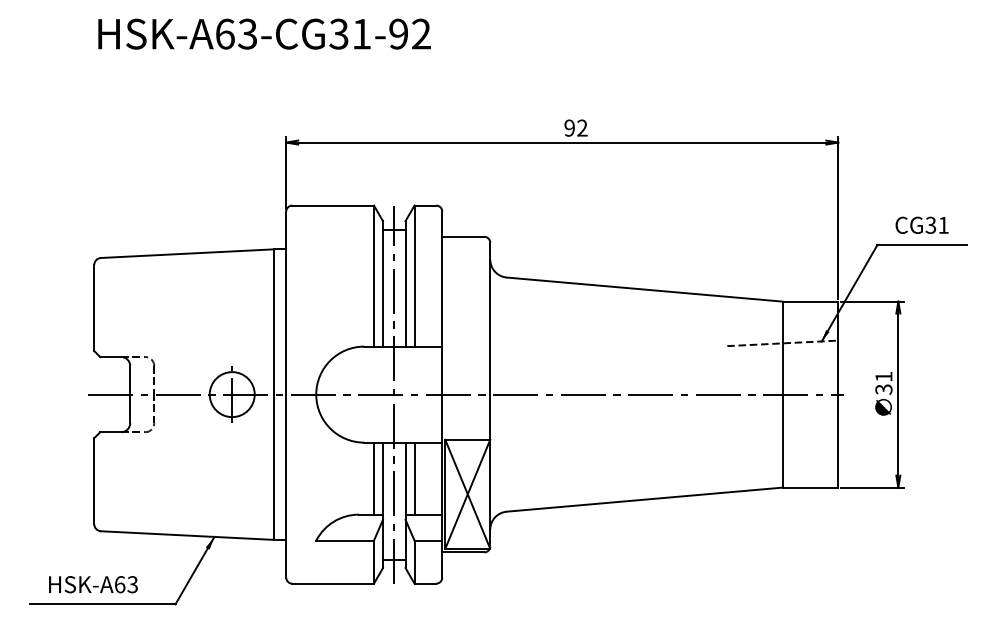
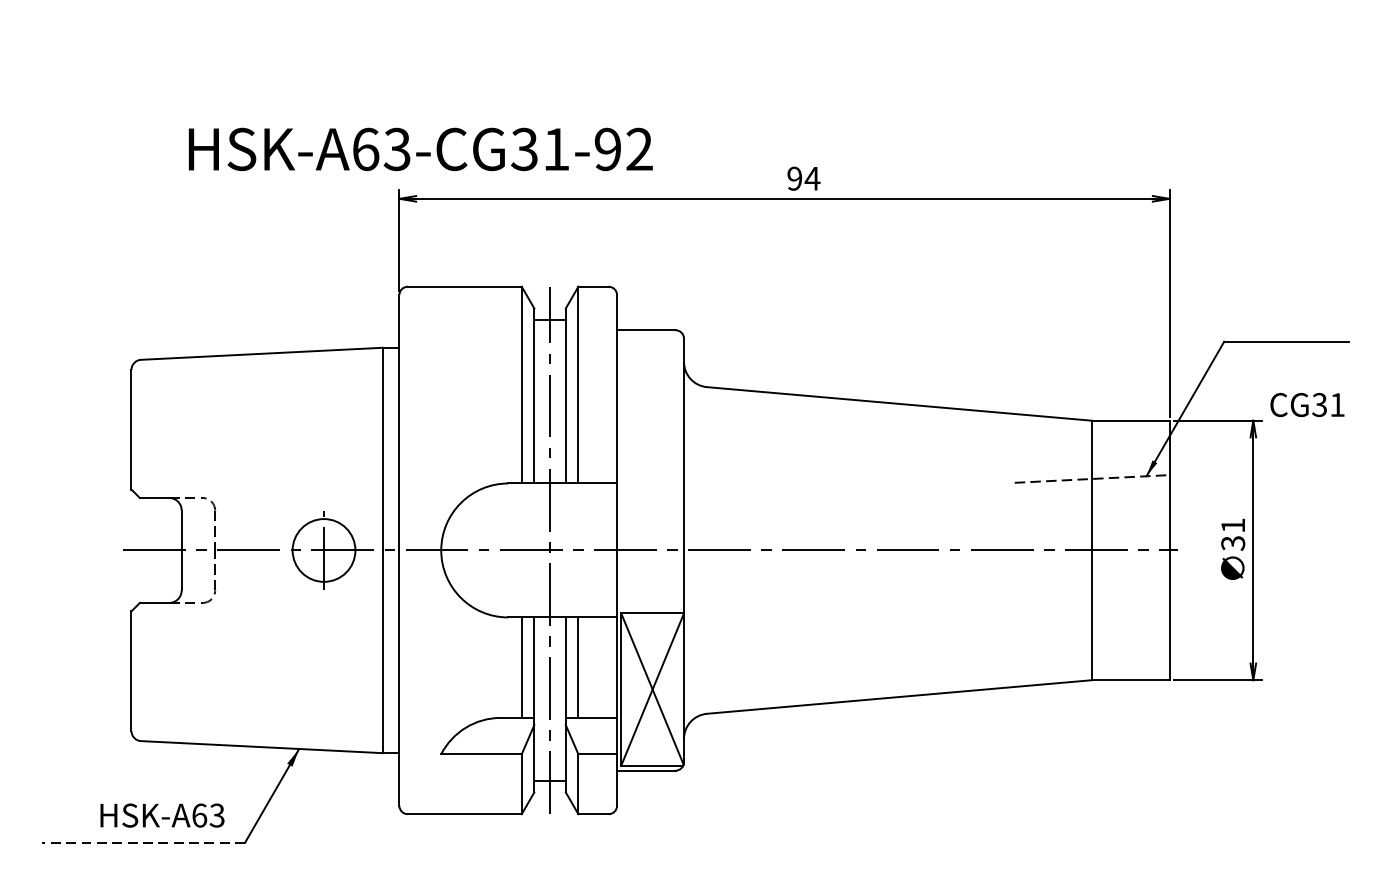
text: (264, 33) -> (420, 148), moved
text: (582, 127) -> (812, 177), 92 -> 94
text: (921, 224) -> (1306, 403), moved
text: (93, 584) -> (162, 815), moved
line: (102, 604) -> (143, 843), solid -> dashed

